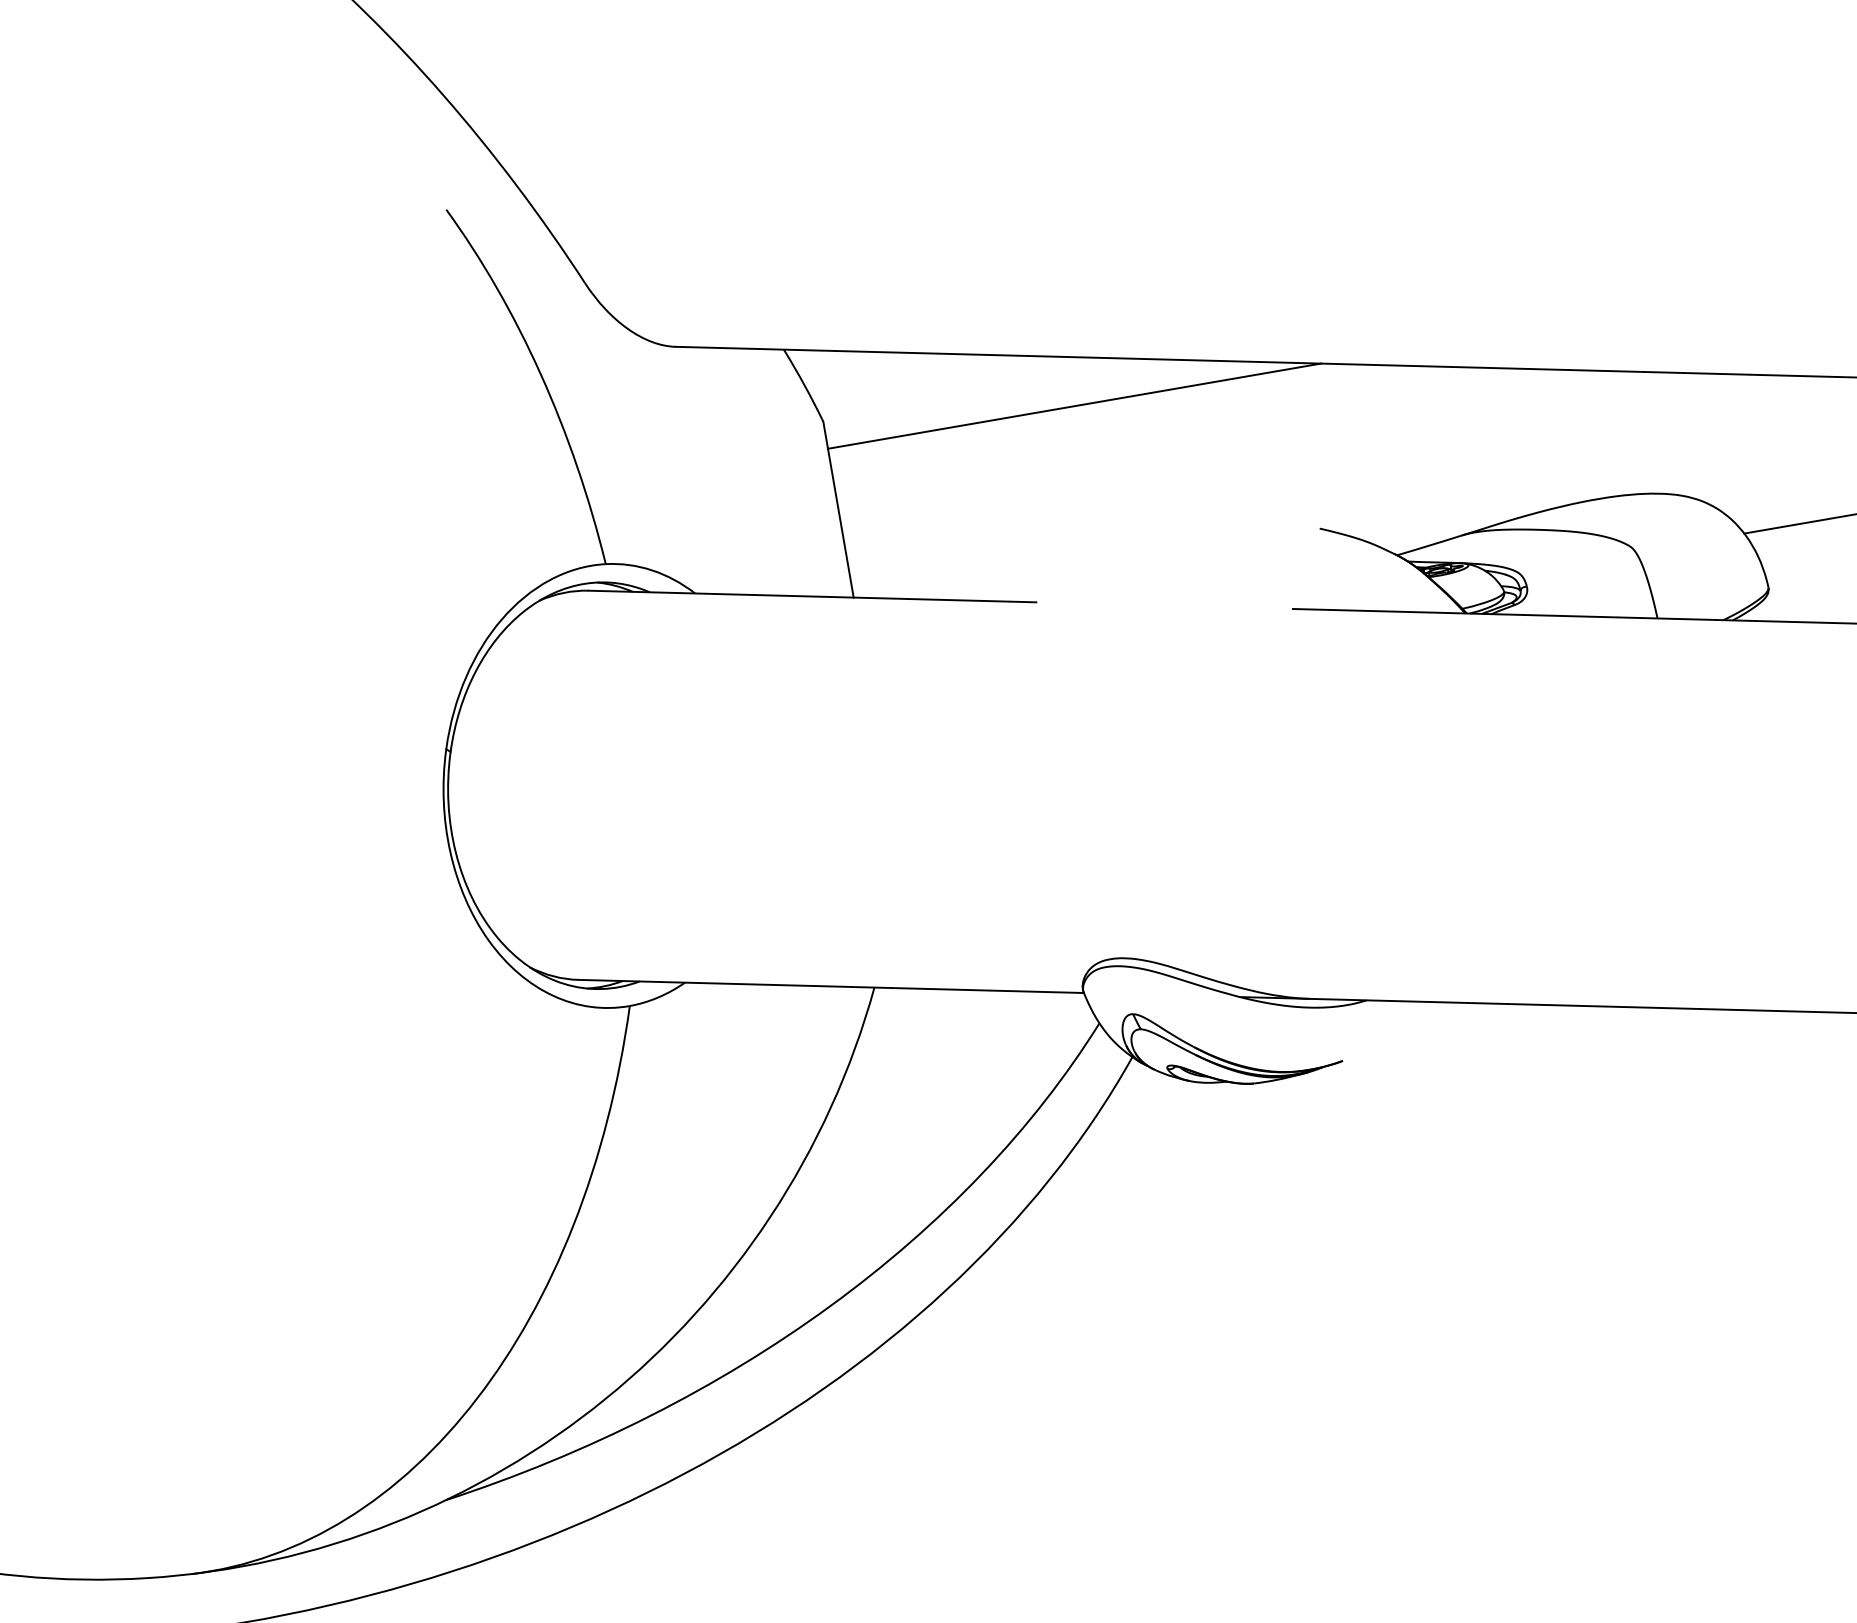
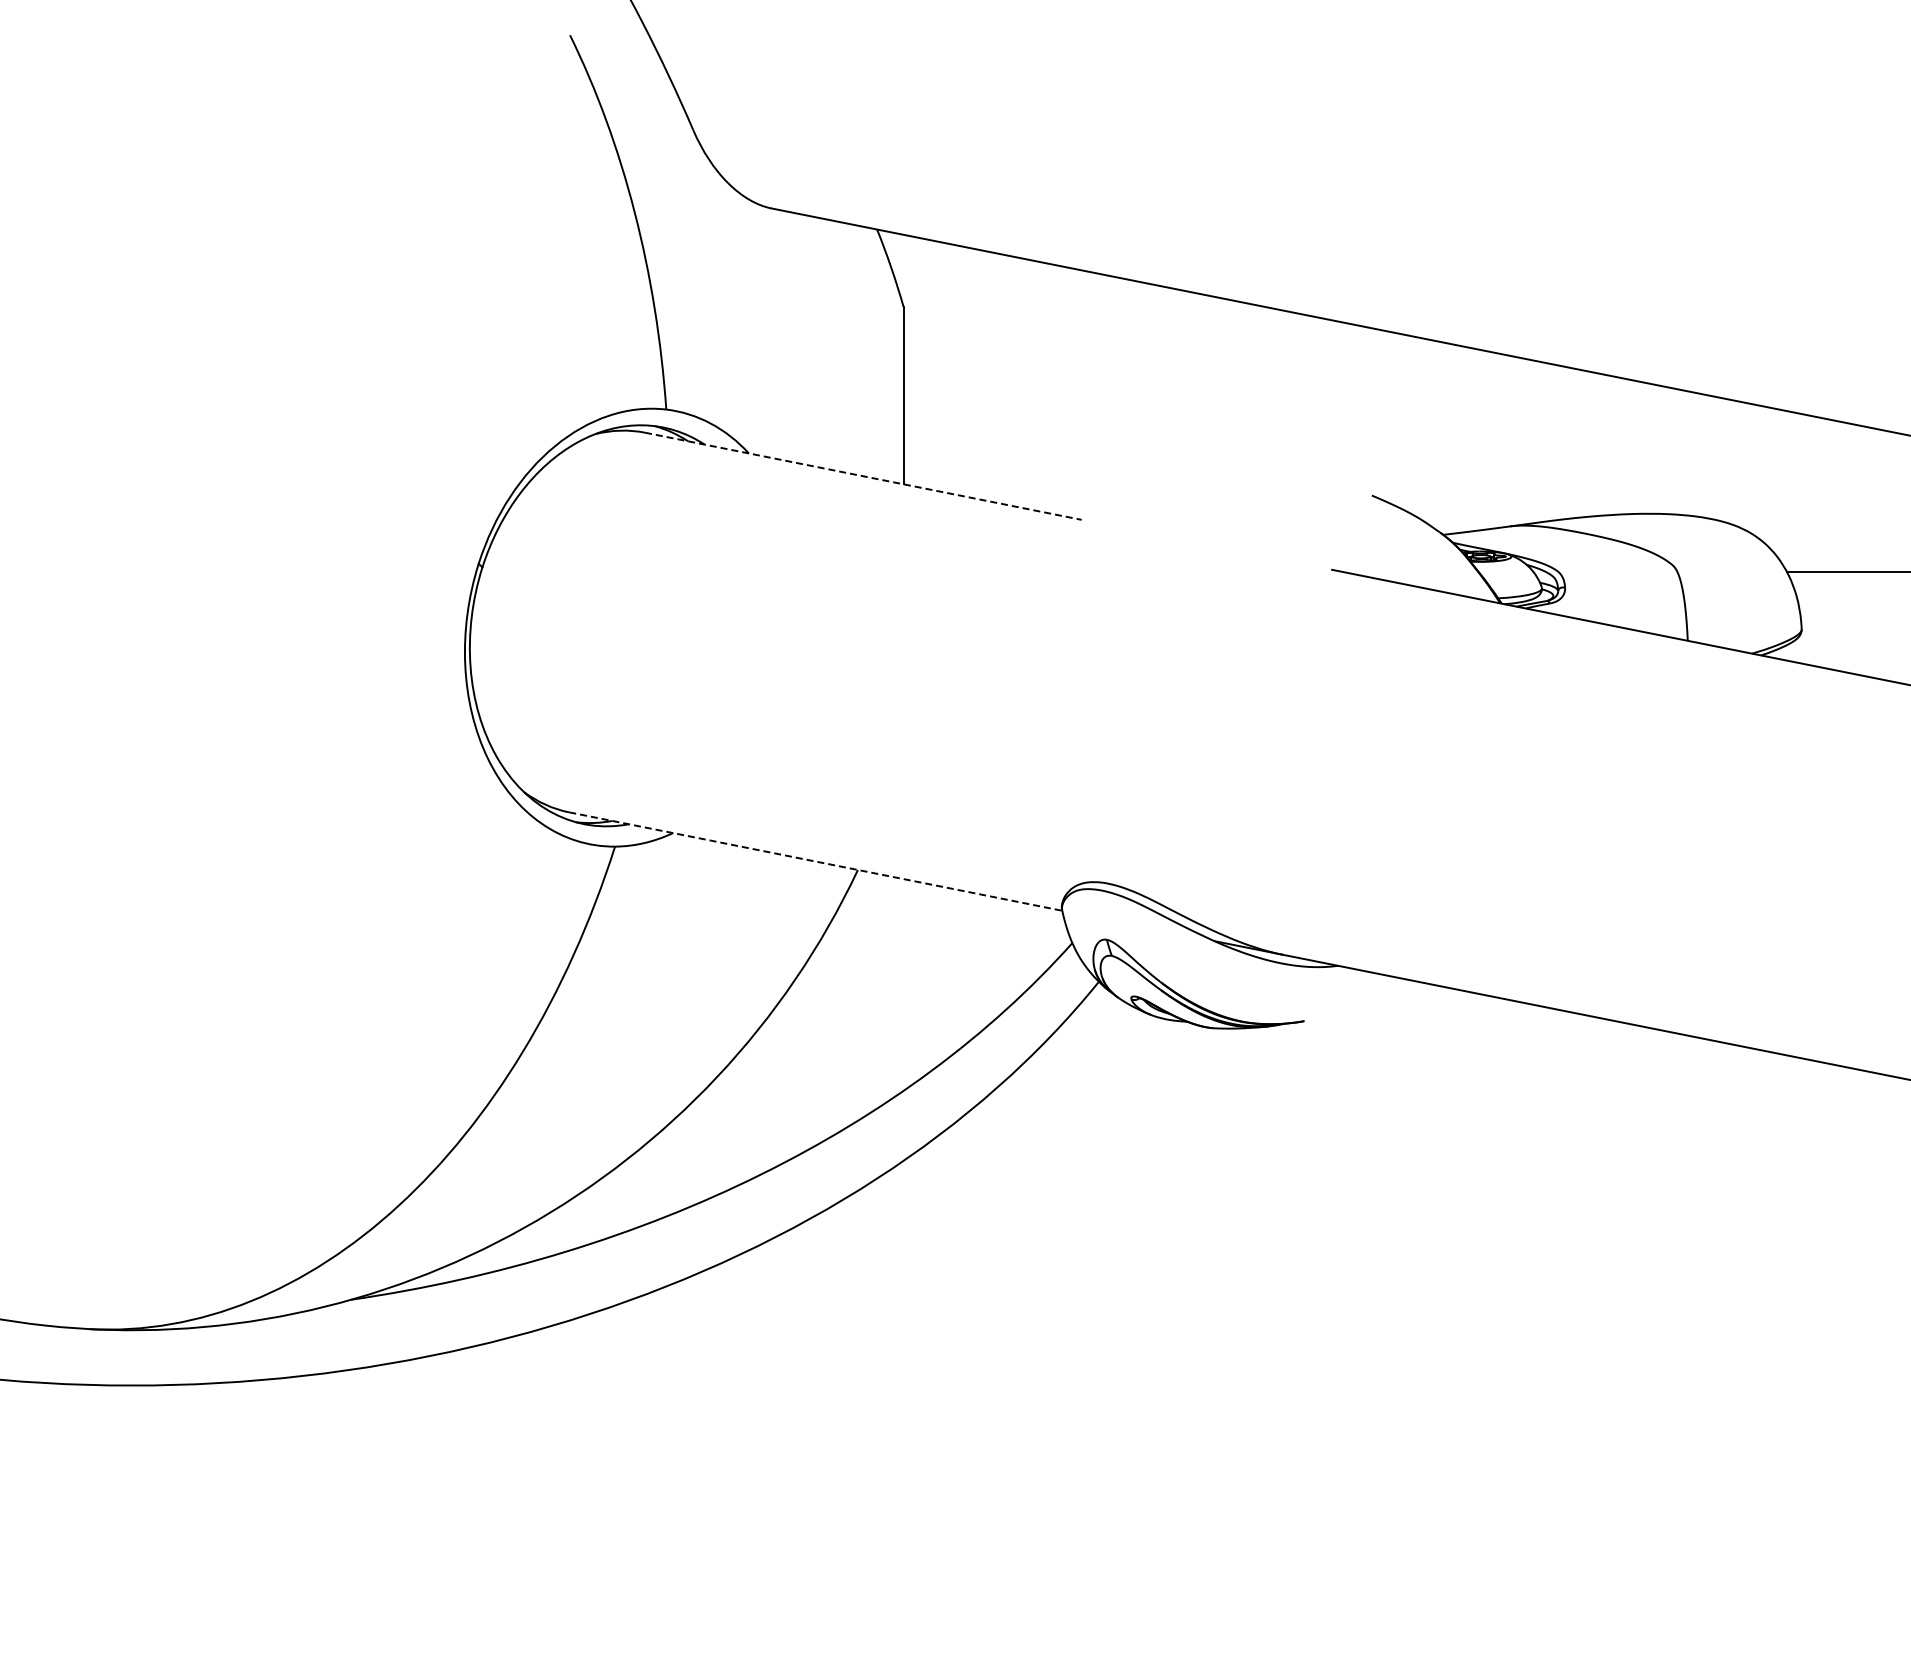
line: (1074, 406) -> (1152, 334), removed
line: (812, 596) -> (863, 476), solid -> dashed
line: (831, 986) -> (816, 861), solid -> dashed

